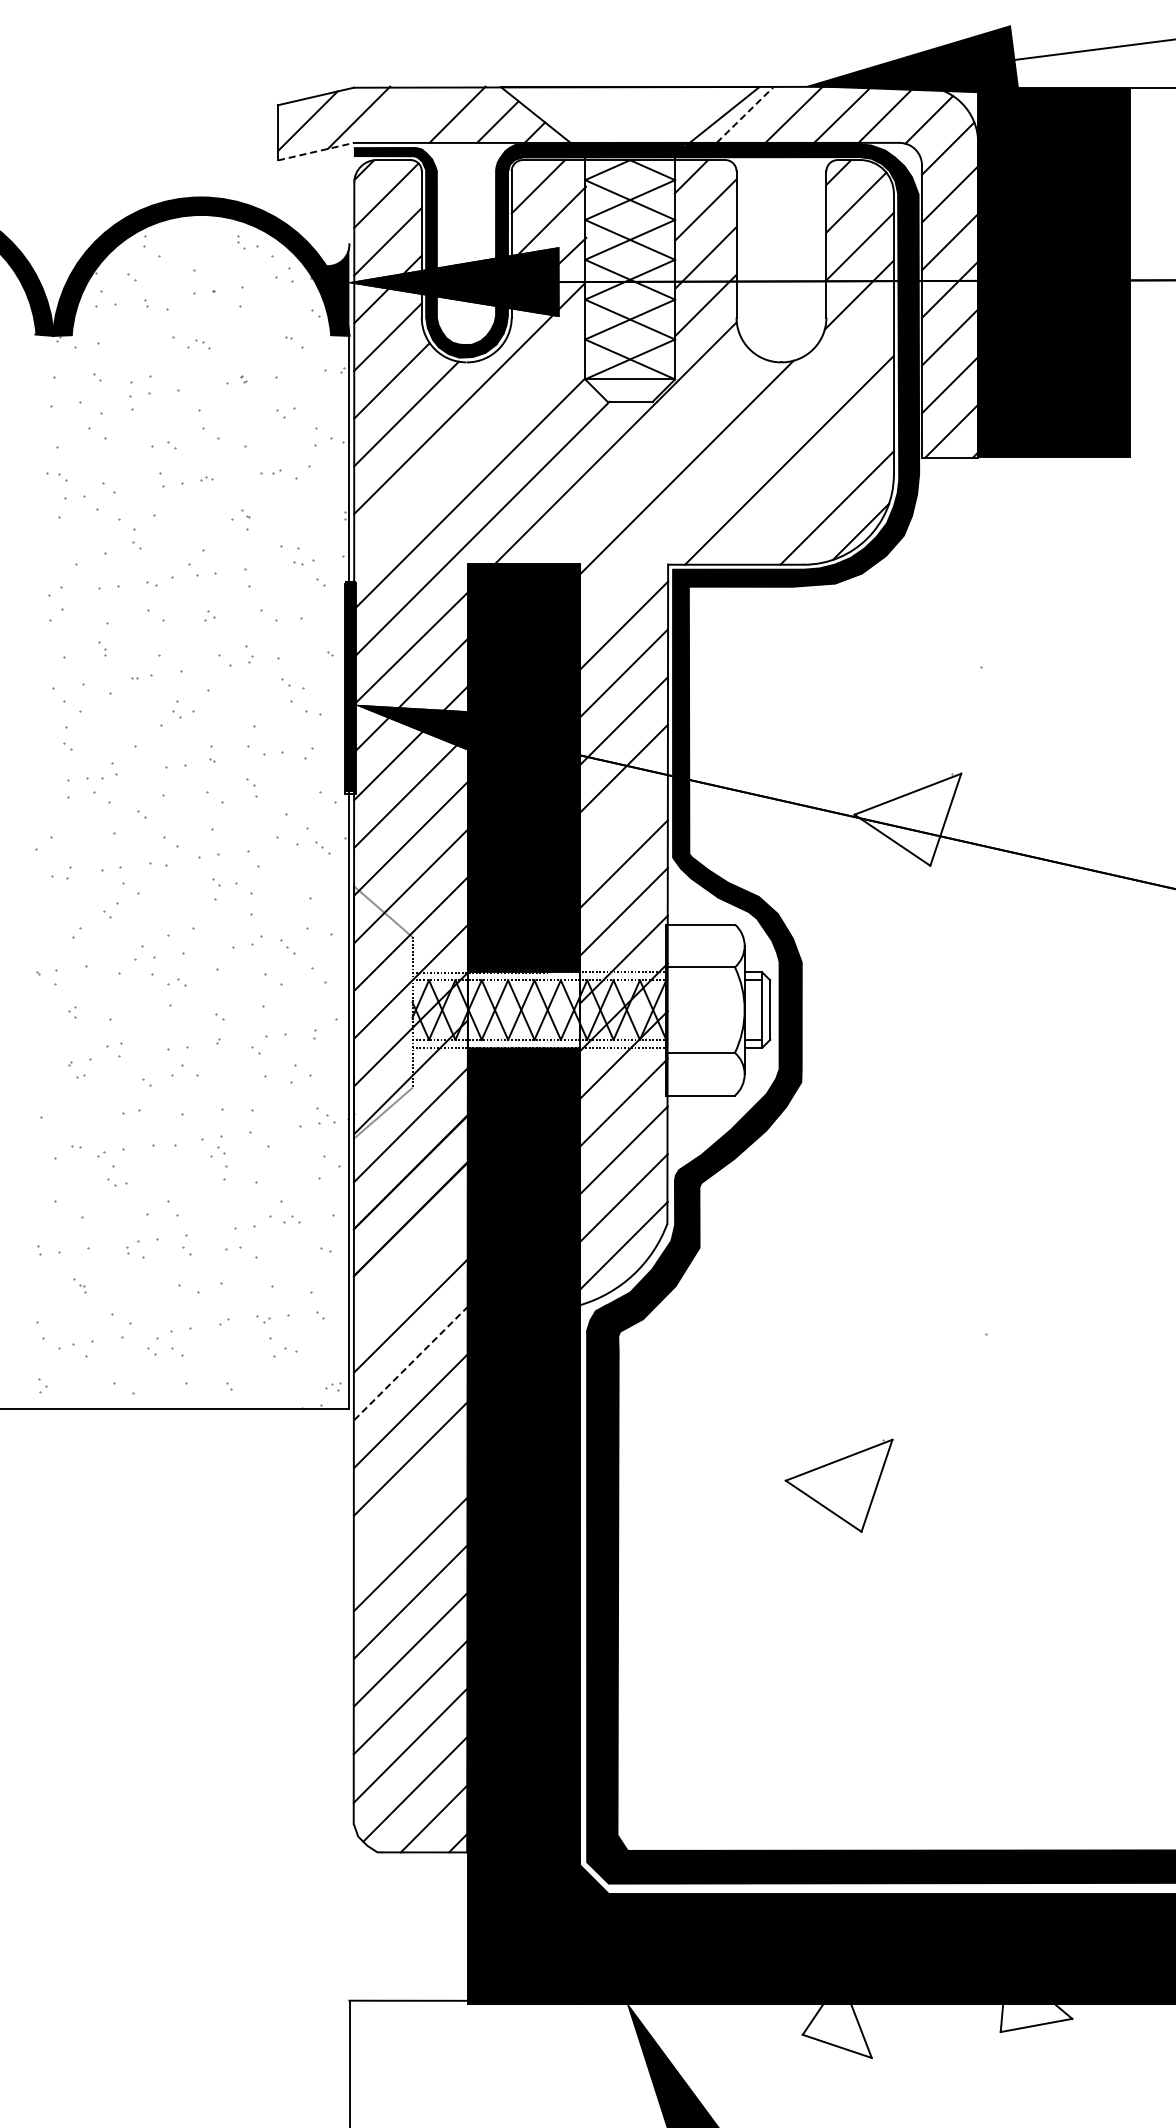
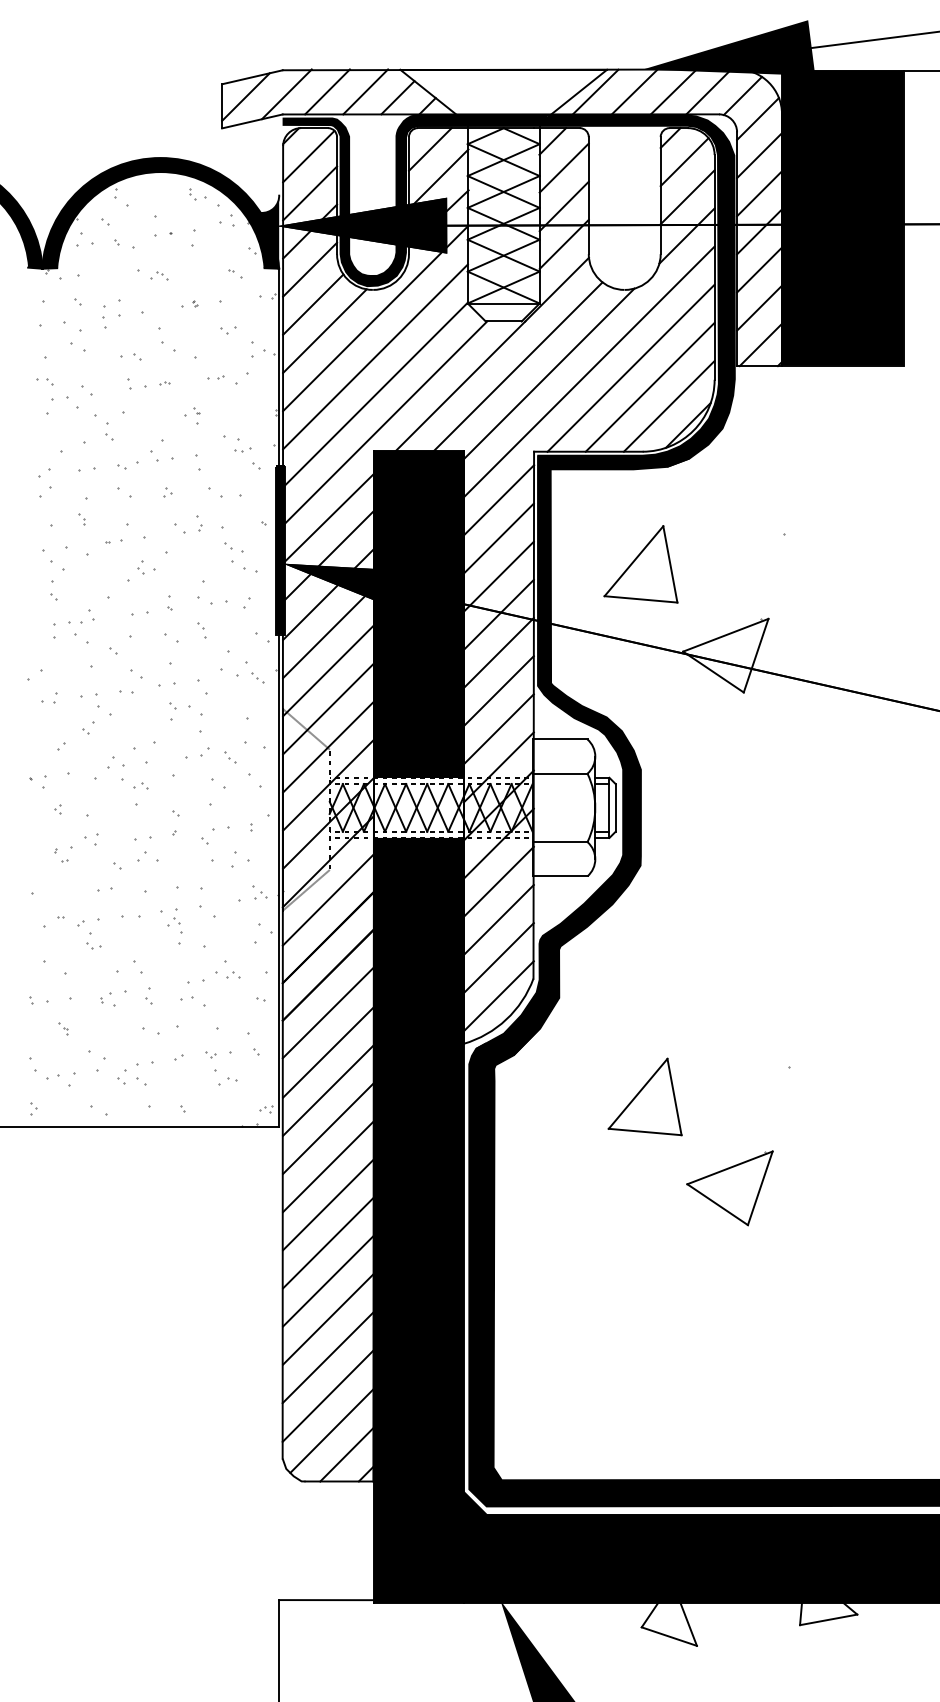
line: (409, 114) -> (327, 91), added
line: (745, 114) -> (595, 91), dashed -> solid
line: (315, 151) -> (252, 121), dashed -> solid
line: (469, 445) -> (375, 356), added
line: (647, 458) -> (517, 366), added
line: (736, 465) -> (588, 372), added
line: (812, 483) -> (649, 386), added
part: (801, 705) -> (640, 564), added
line: (623, 816) -> (498, 653), added
line: (409, 1266) -> (327, 1012), added
line: (411, 1363) -> (328, 1090), dashed -> solid
part: (806, 1371) -> (644, 1096), added
part: (838, 1485) -> (729, 1188), moved
line: (410, 1506) -> (328, 1204), added

